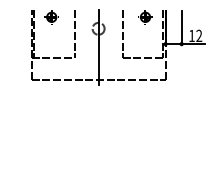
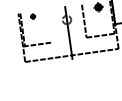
part: (51, 17) -> (33, 16), size x0.6
line: (74, 33) -> (50, 25), removed

